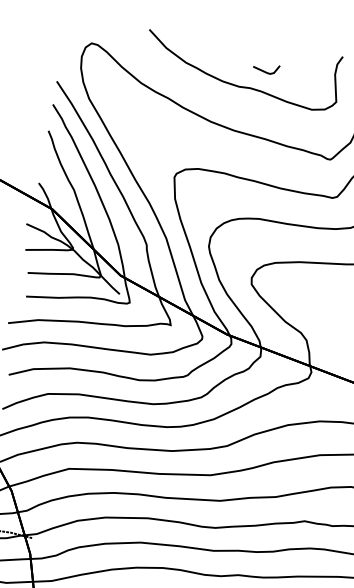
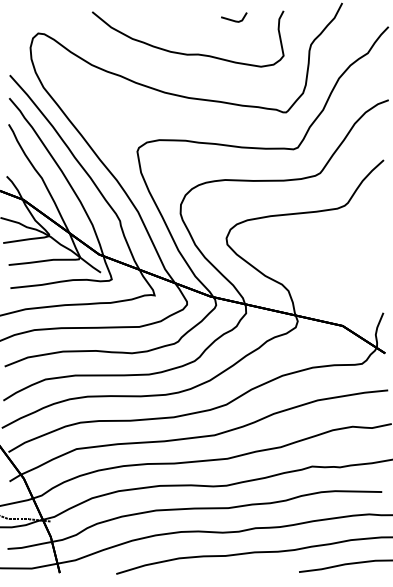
line: (265, 70) -> (233, 19), moved

